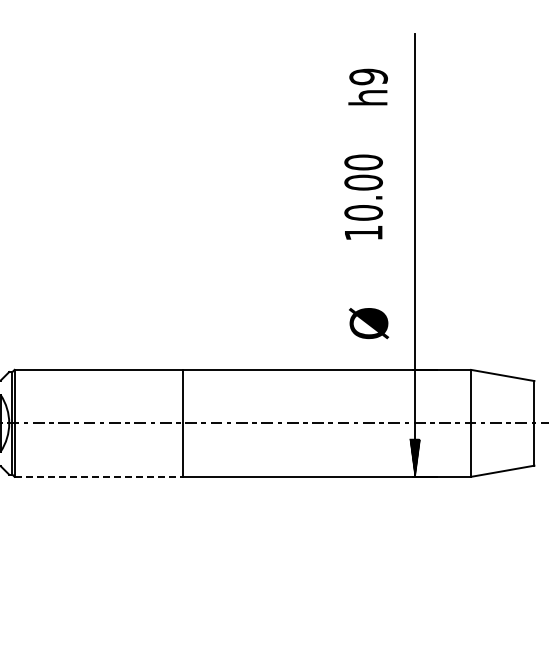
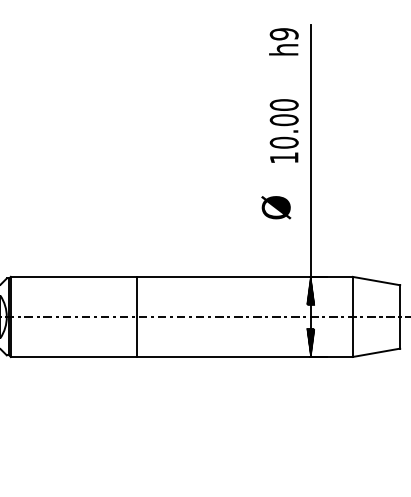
text: (367, 86) -> (283, 41), moved
text: (363, 196) -> (284, 130), moved
text: (369, 323) -> (276, 207), moved
hatch: (415, 388) -> (311, 290), added
line: (98, 476) -> (73, 356), dashed -> solid

